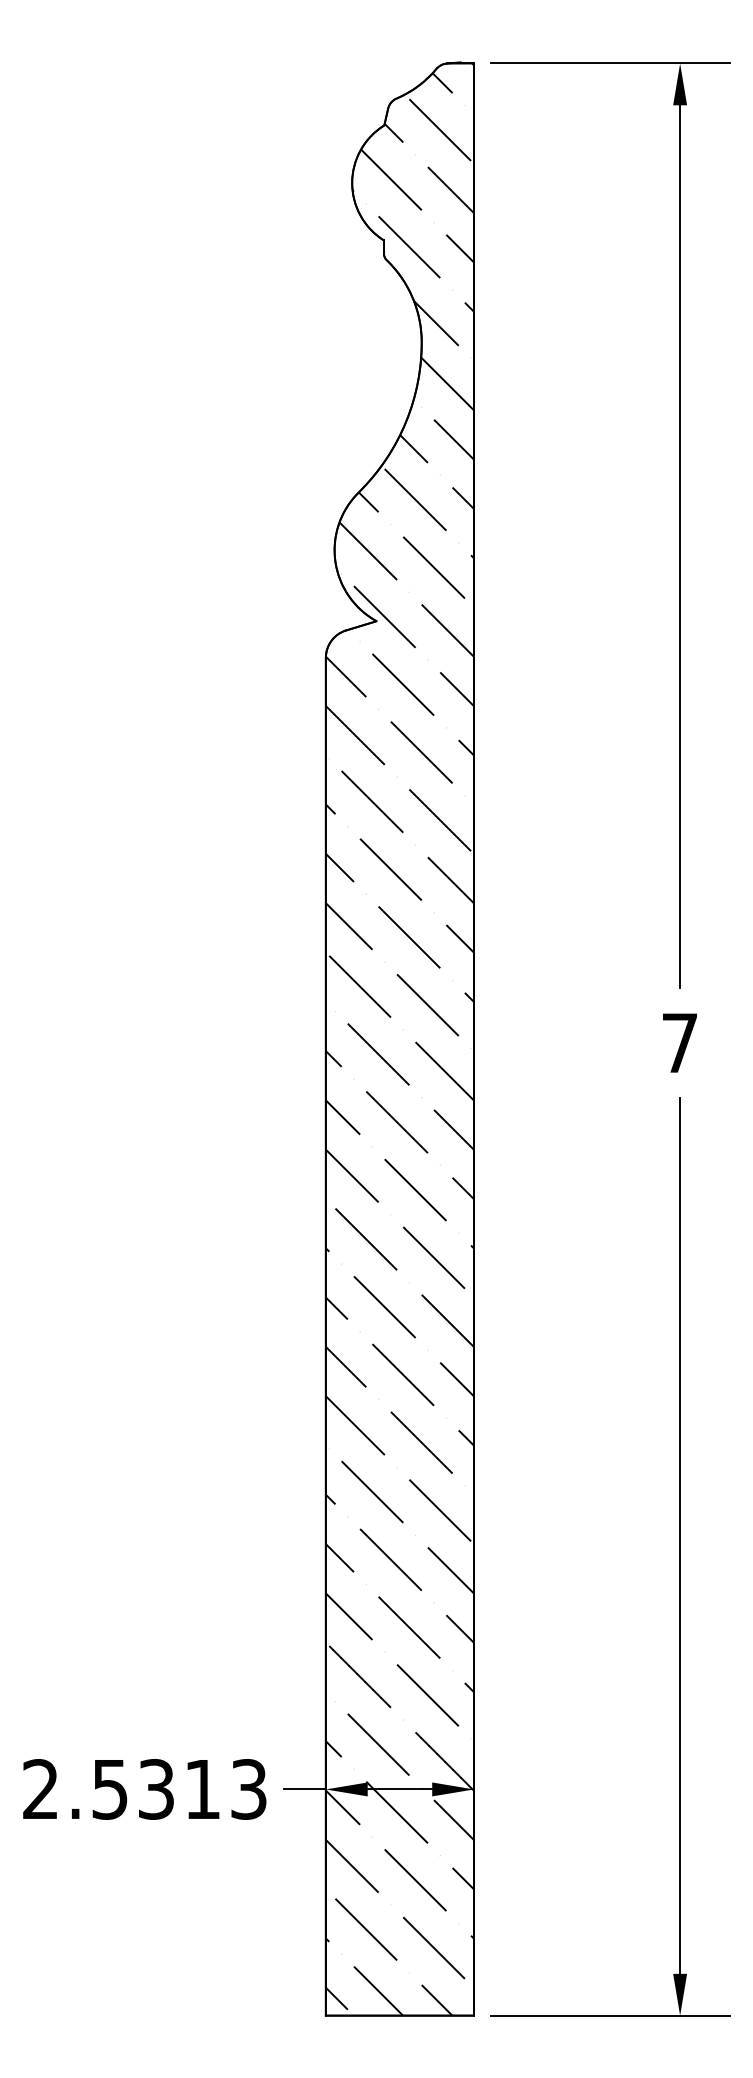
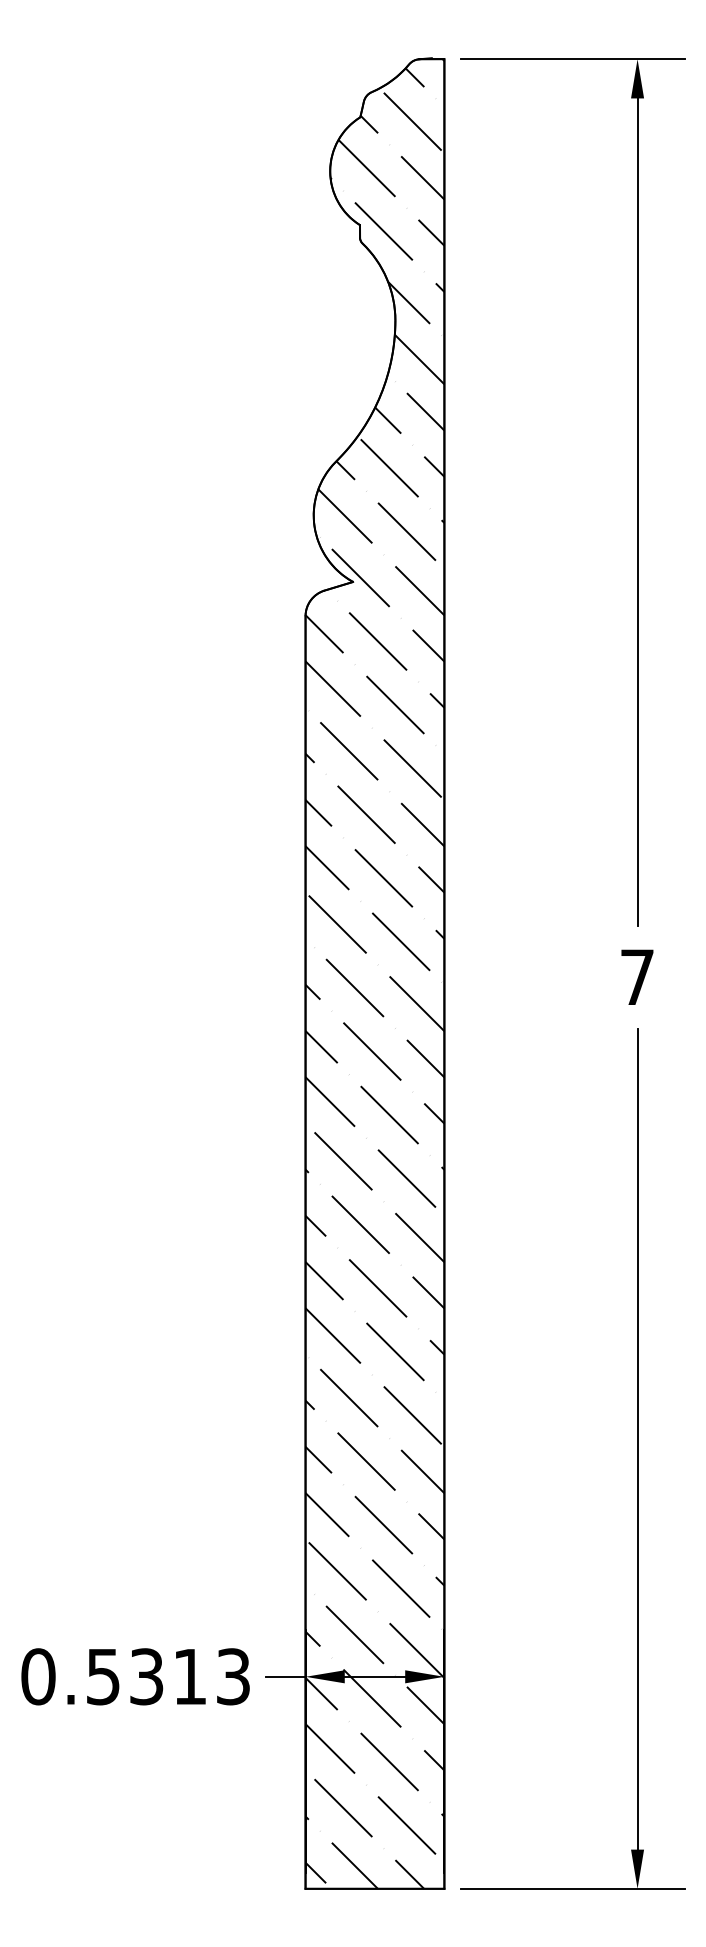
text: (40, 1789) -> (38, 1676), 2.5313 -> 0.5313

